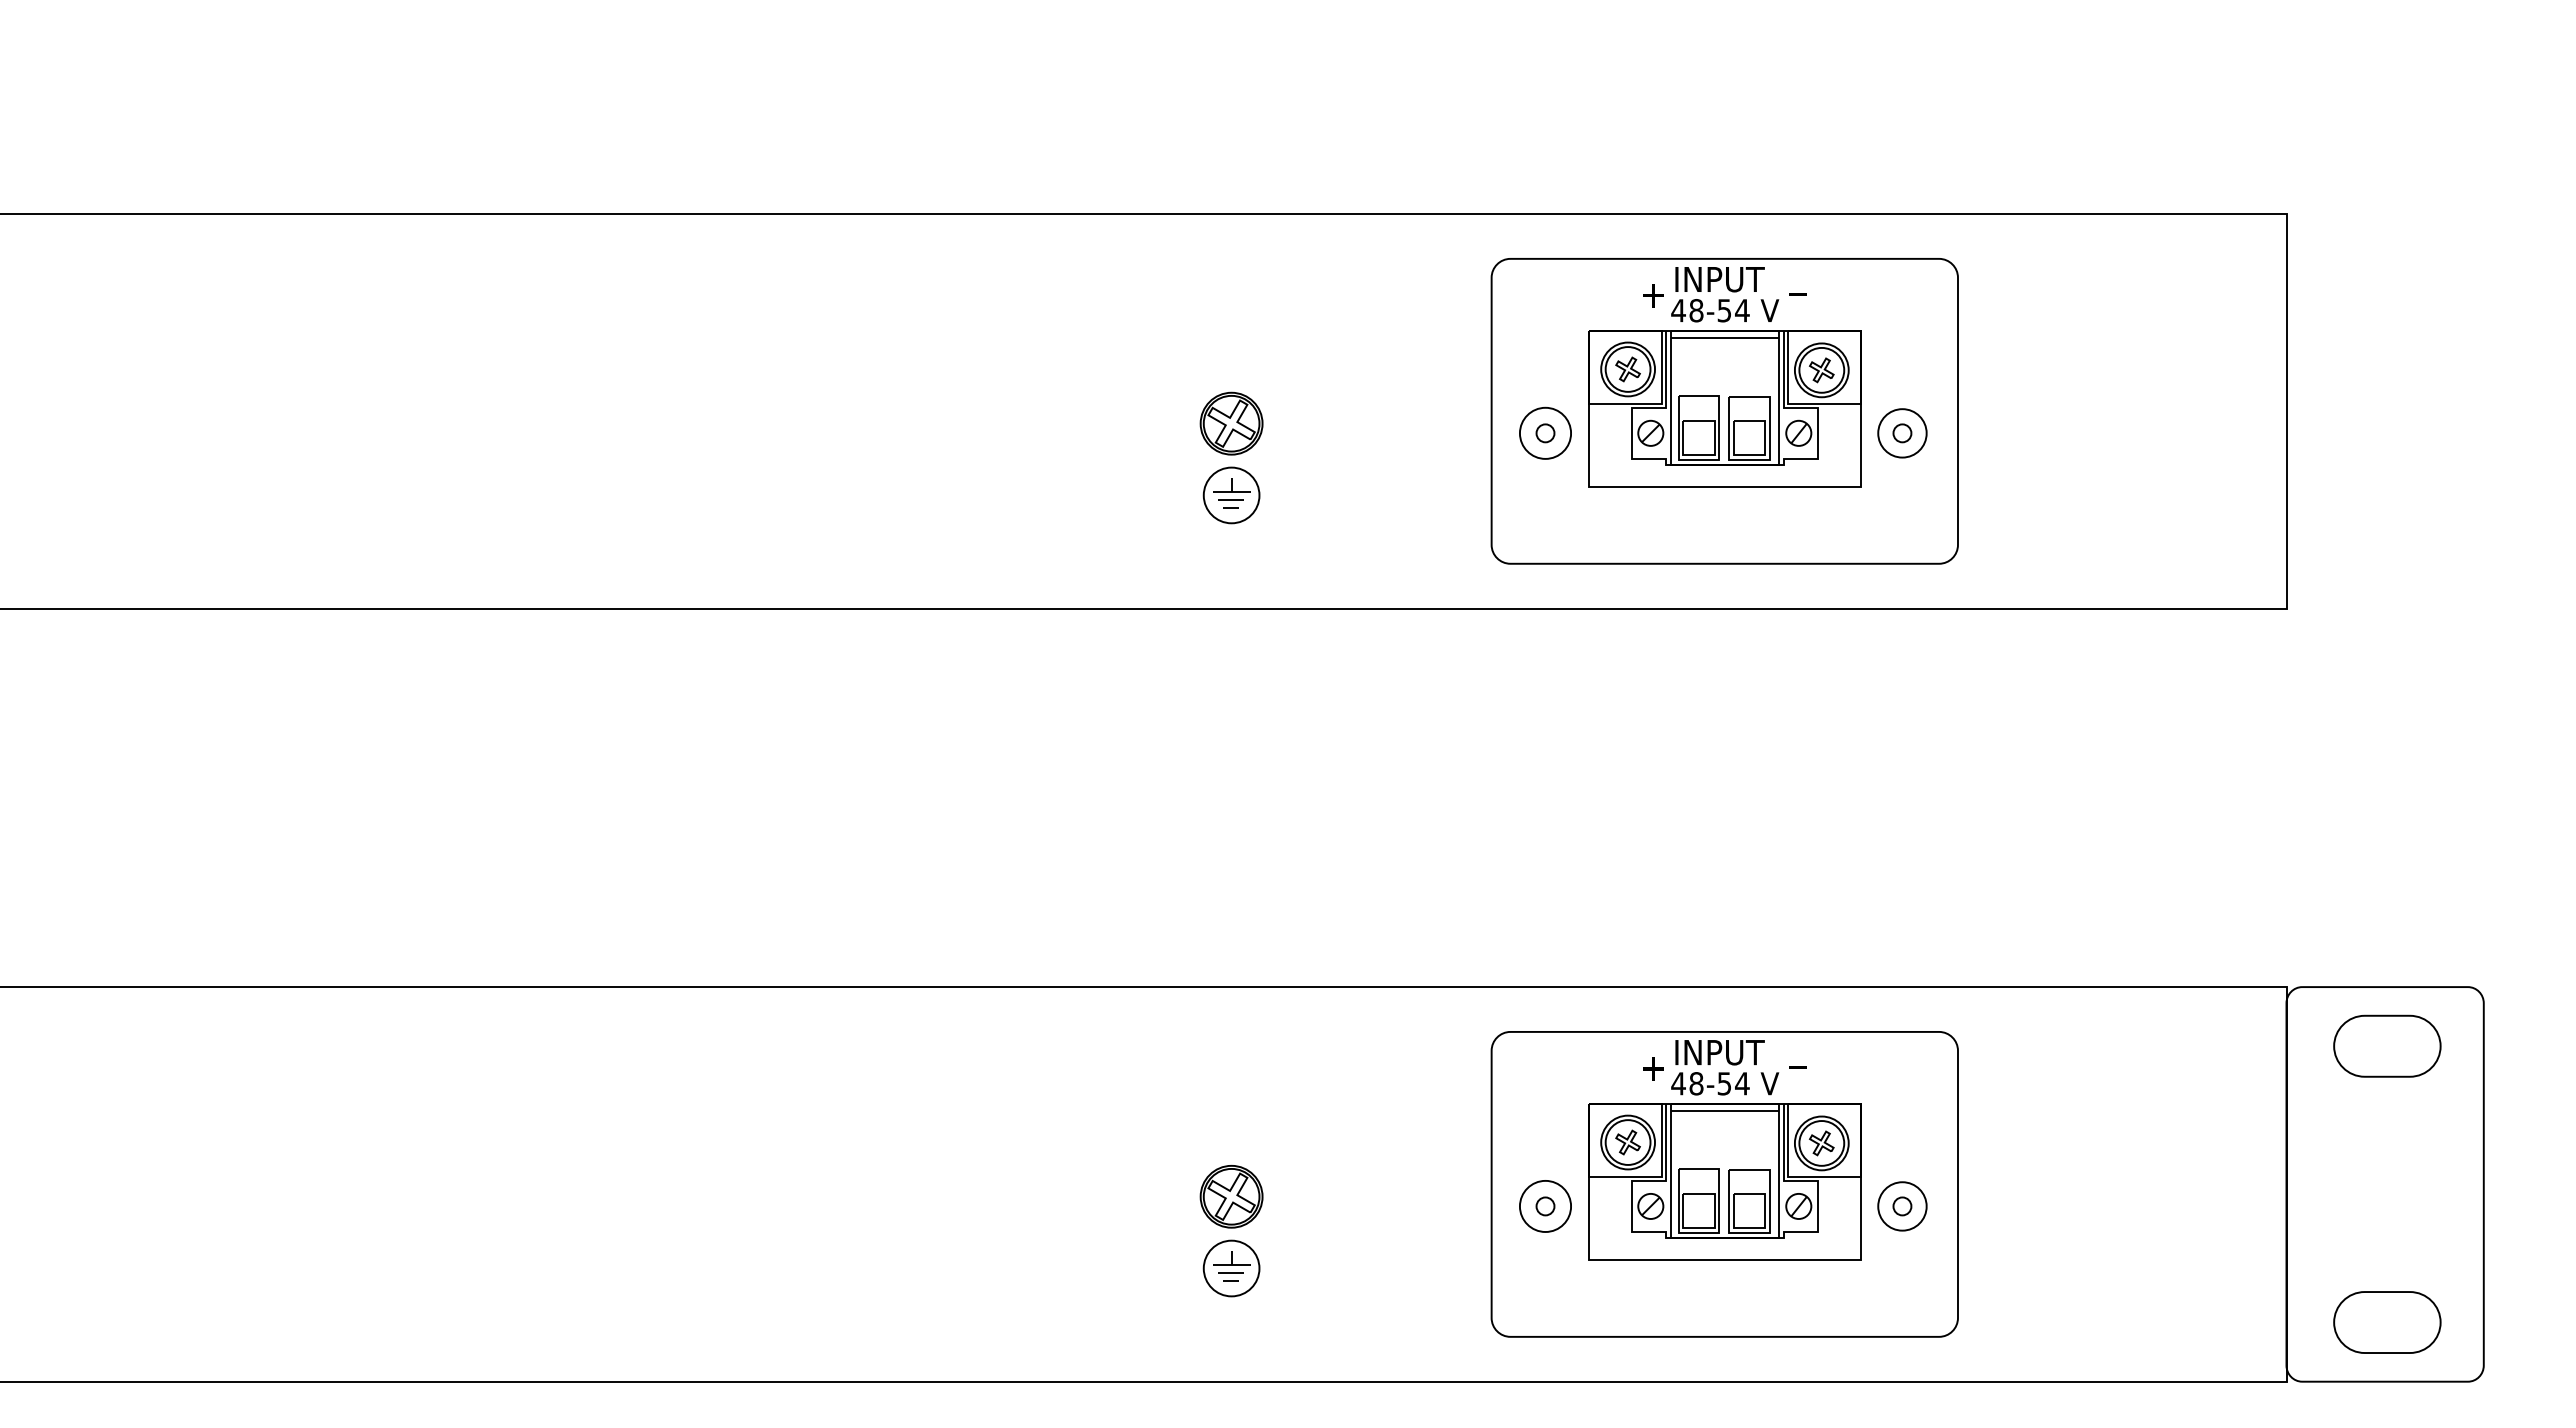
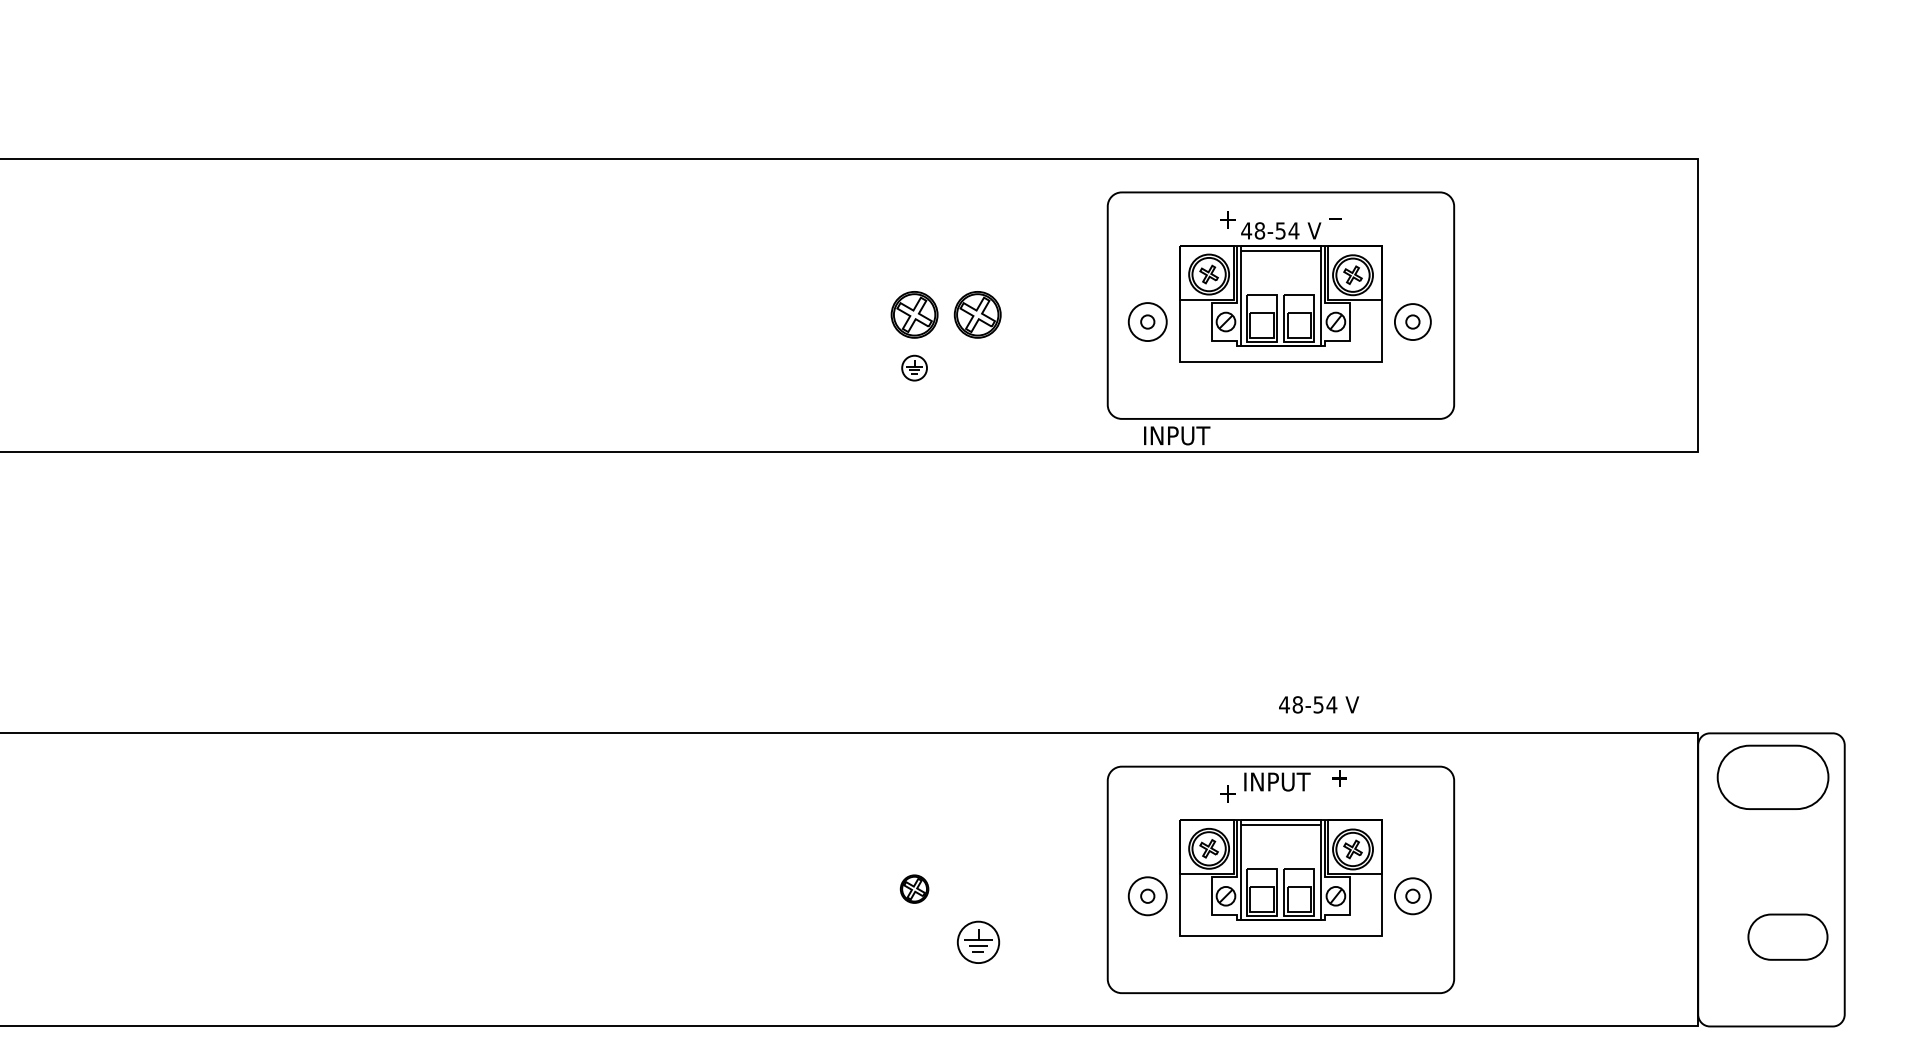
text: (1719, 279) -> (1176, 435), moved
part: (1316, 423) -> (977, 314), added
part: (1231, 495) -> (914, 368), size x0.6
part: (2387, 1045) -> (1773, 776), size x1.4
text: (1801, 1052) -> (1337, 781), _ -> +
text: (1725, 1083) -> (1319, 704), moved
part: (1231, 1196) -> (914, 888), size x0.6
part: (1231, 1268) -> (978, 942), moved
part: (2387, 1322) -> (1788, 937), moved

